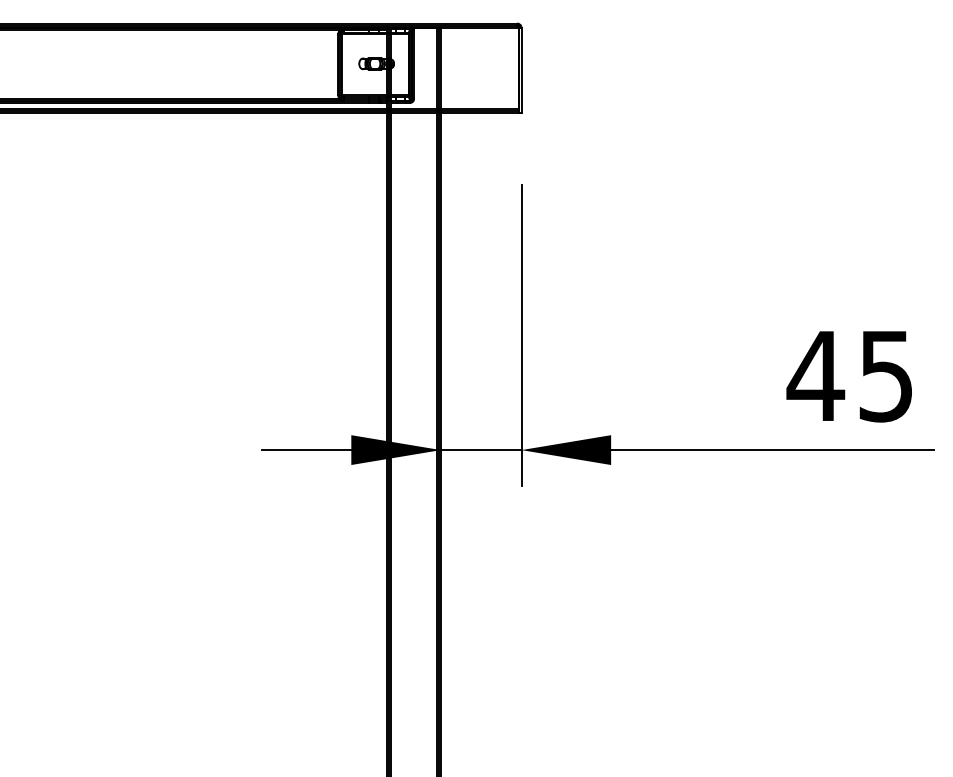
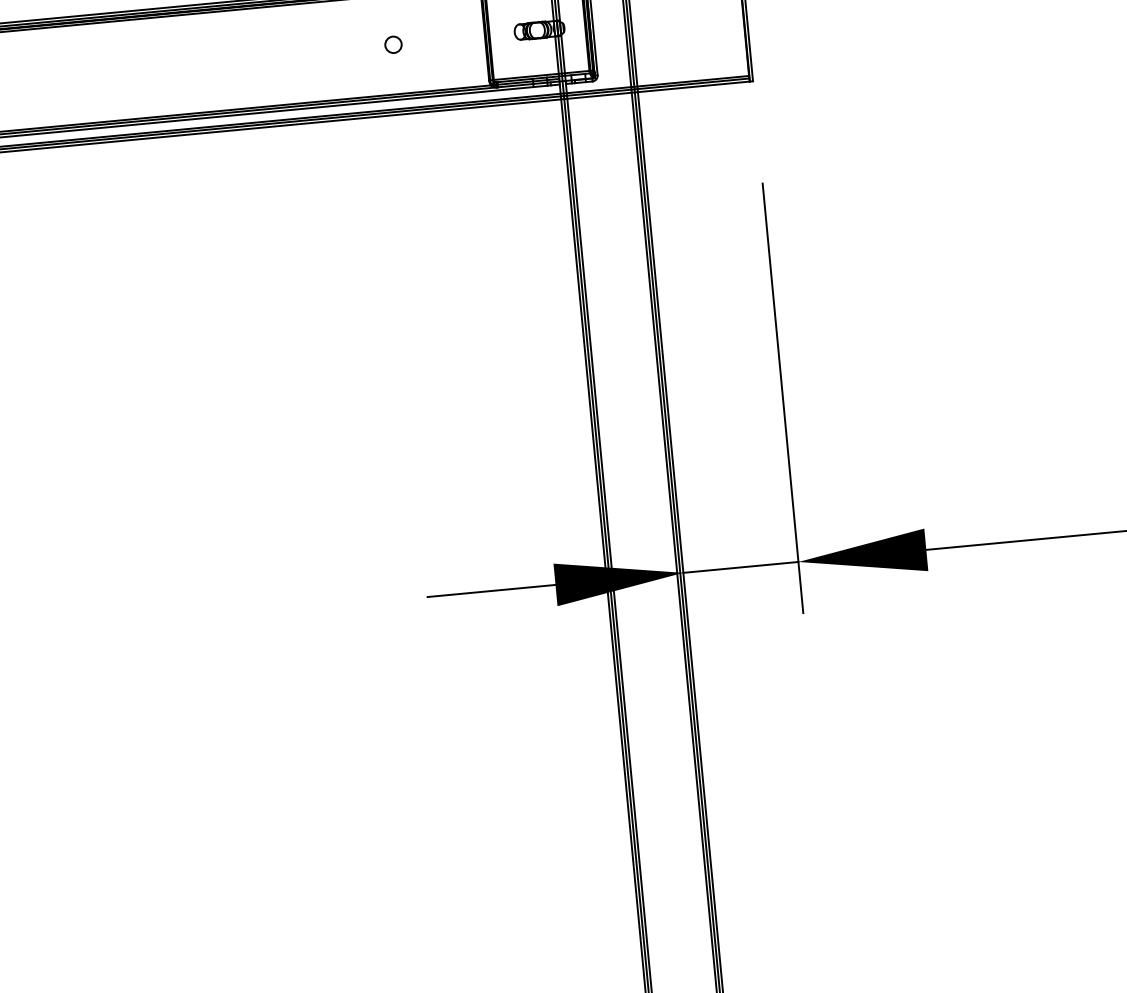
circle: (273, 63) -> (392, 43), added

